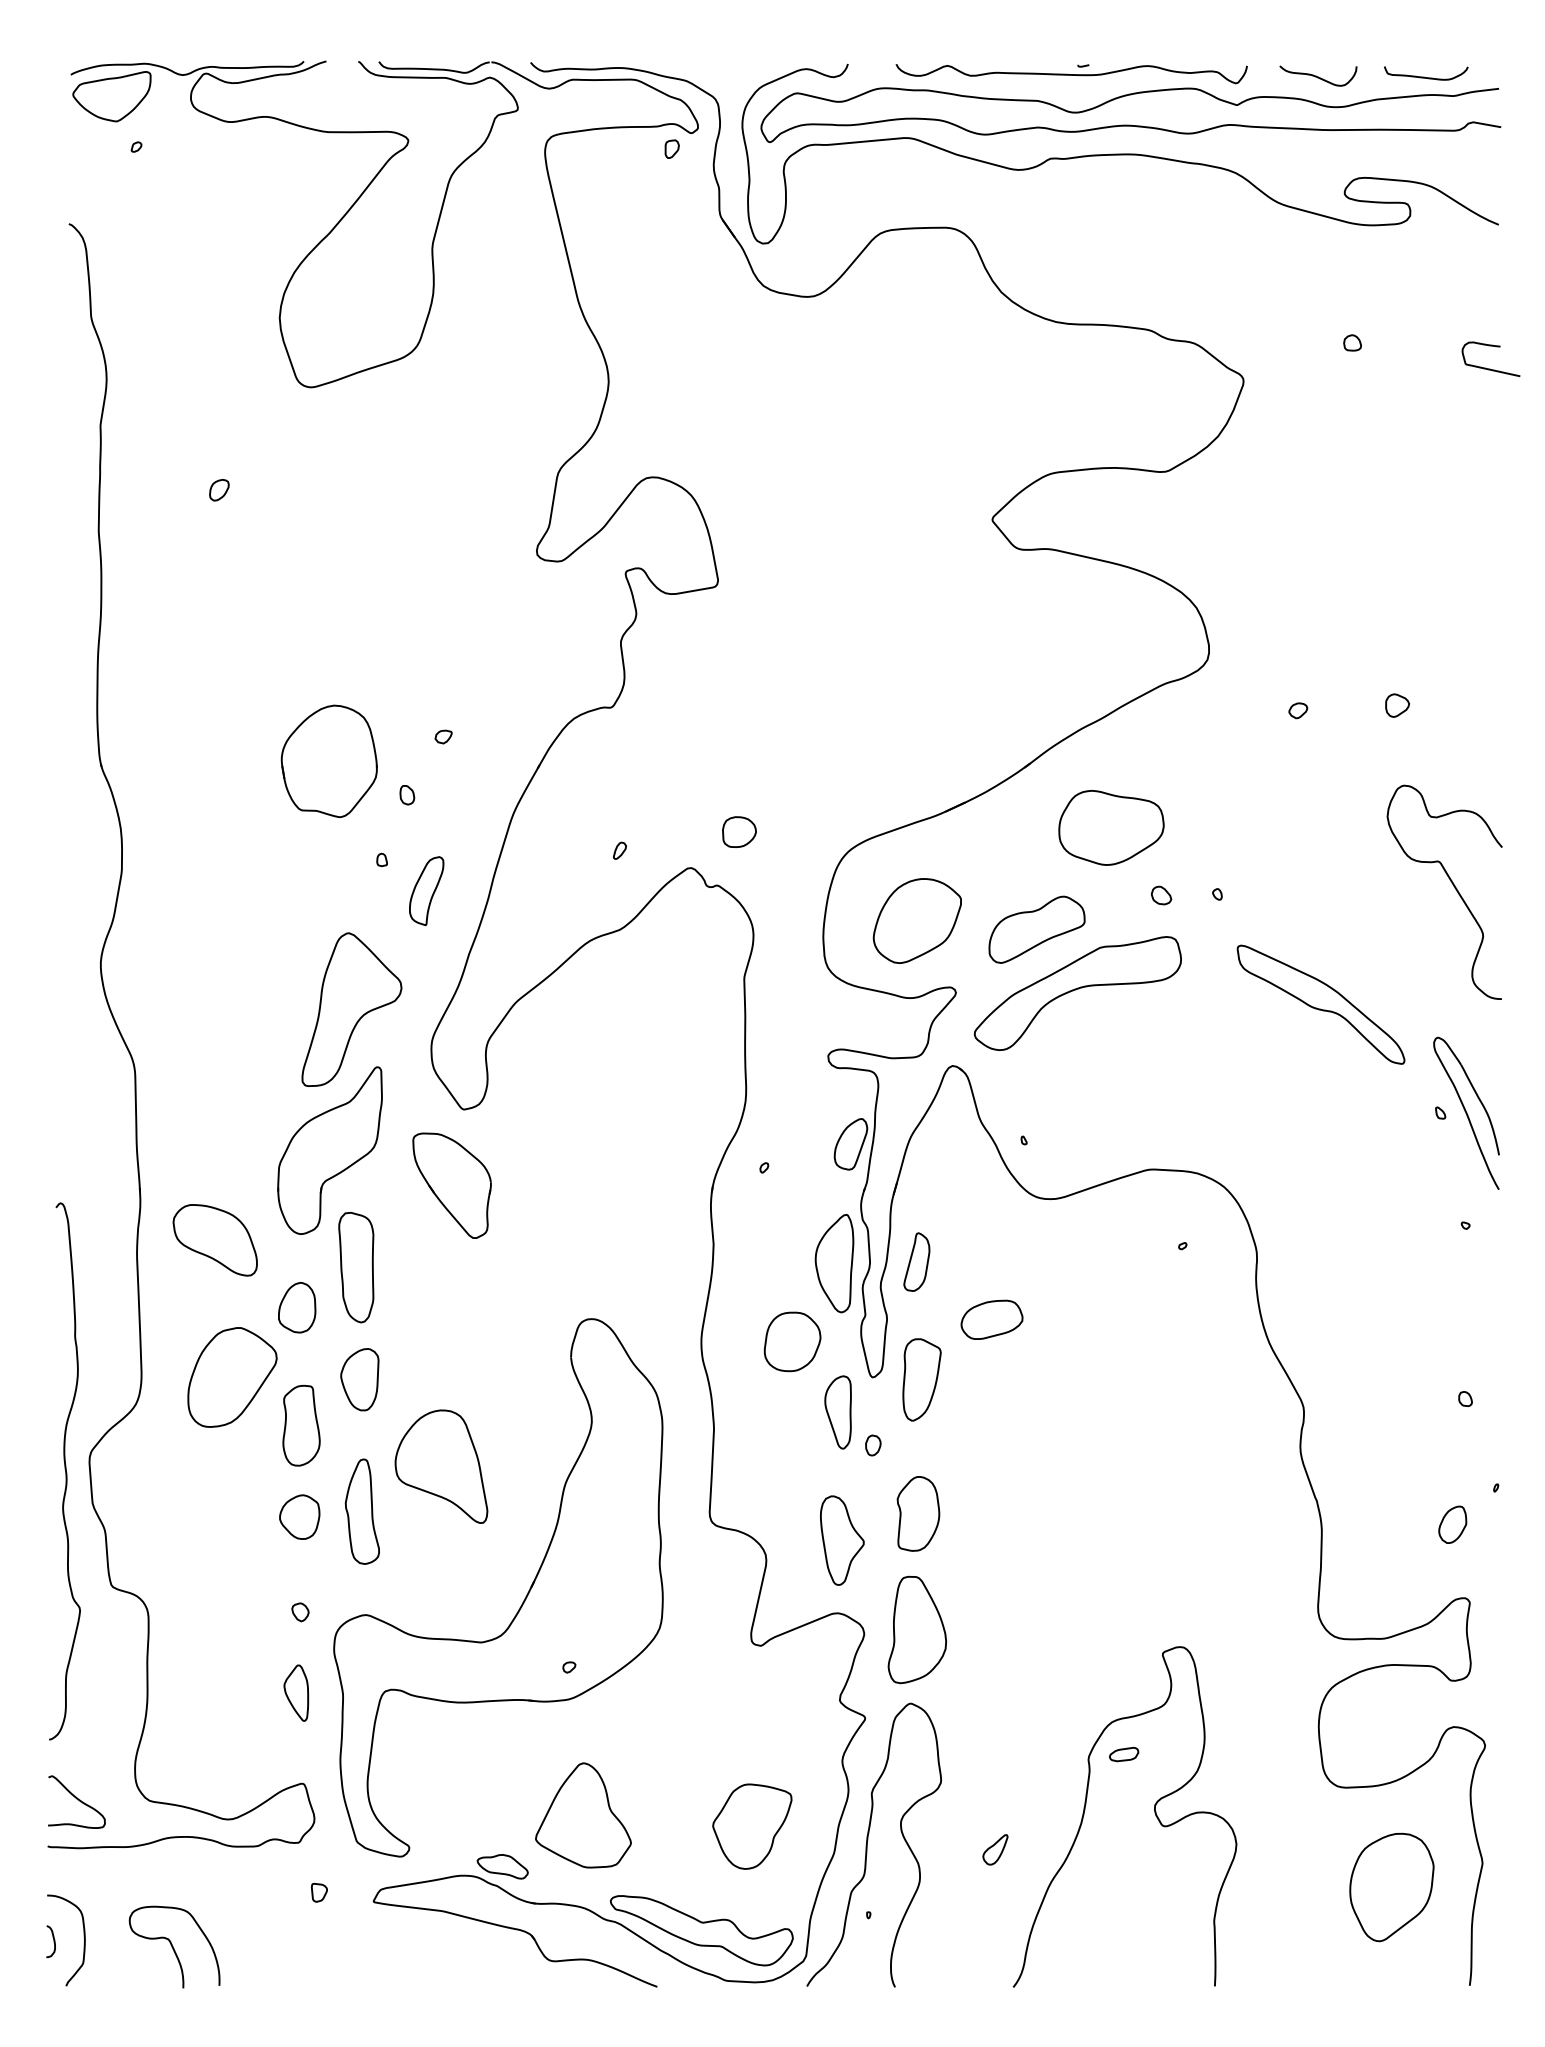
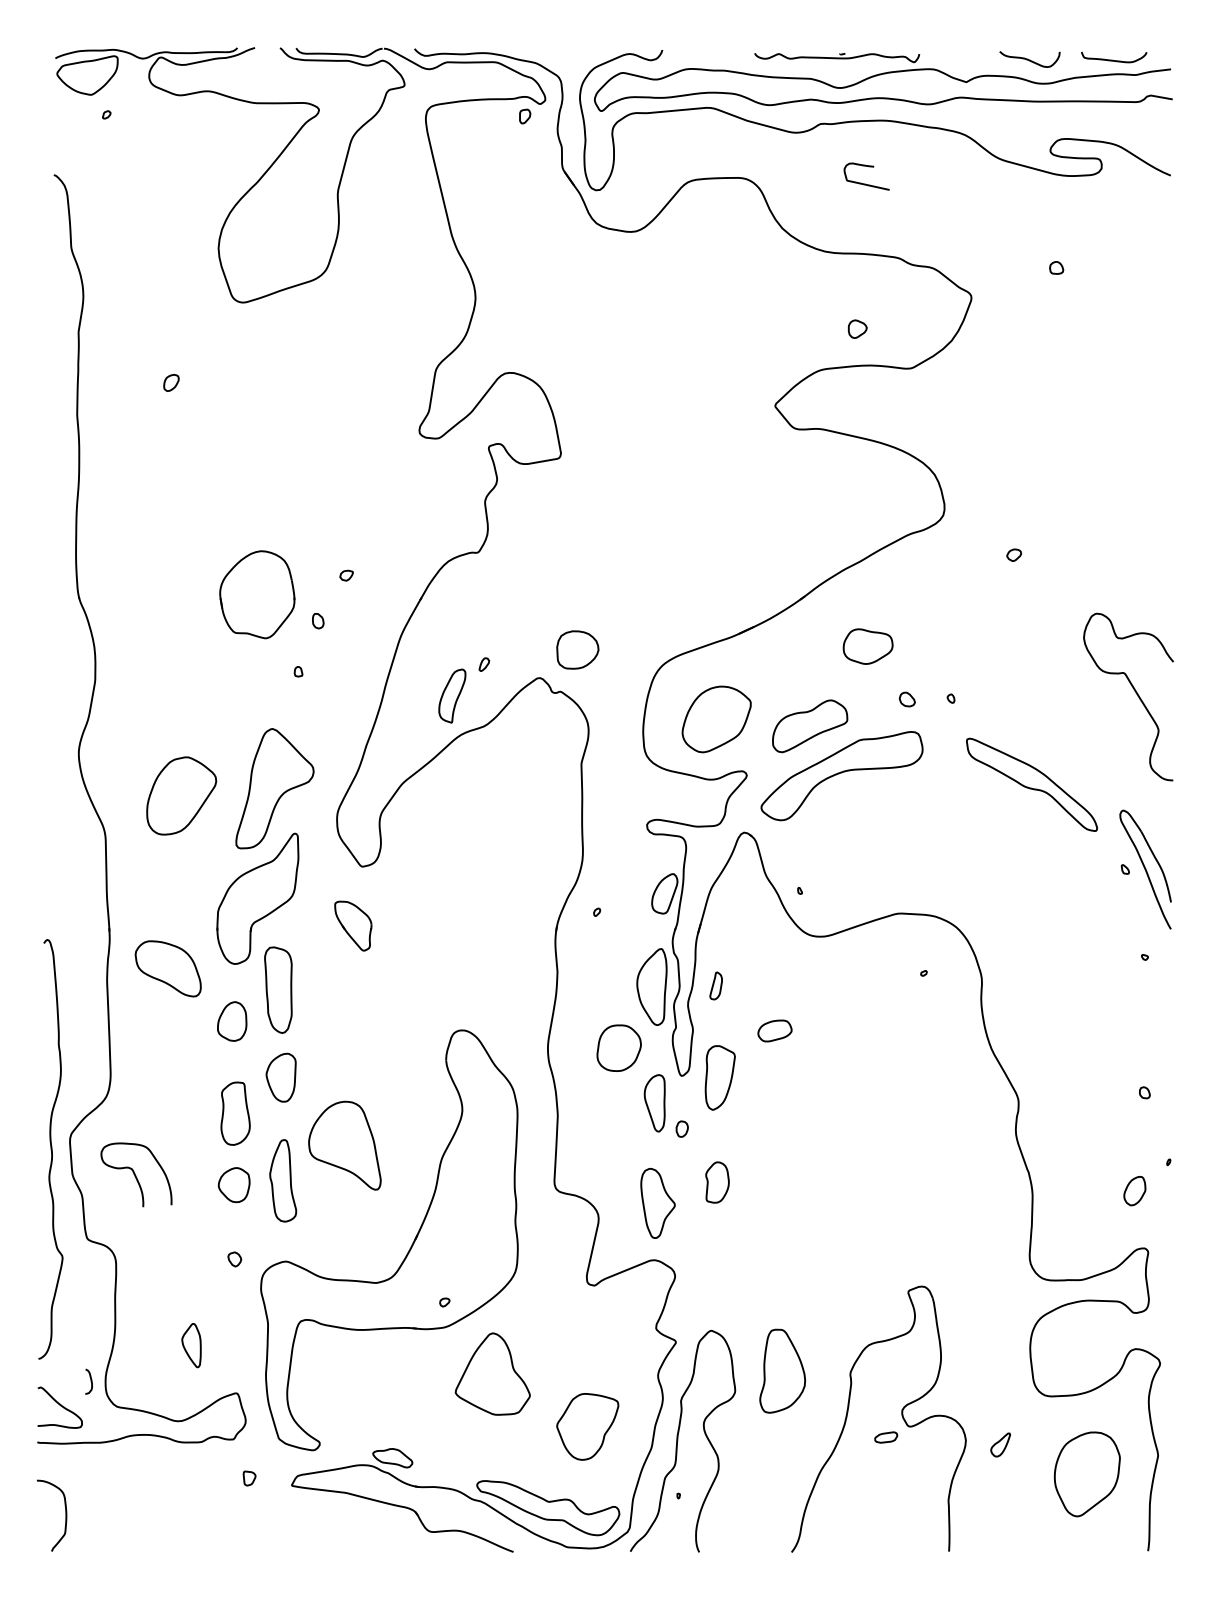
part: (1070, 73) -> (836, 57), size x0.6
curve: (1489, 368) -> (865, 183), moved
part: (1397, 704) -> (857, 328), moved
part: (1110, 827) -> (867, 646), size x0.6
part: (739, 831) -> (577, 649), size x1.6
part: (426, 890) -> (452, 695), moved
part: (452, 1184) -> (353, 925), size x0.6
part: (915, 1261) -> (715, 985), size x0.6
part: (991, 1319) -> (774, 1030), size x0.7
part: (232, 1376) -> (181, 795), moved
part: (918, 1513) -> (717, 1182), size x0.7
part: (917, 1629) -> (782, 1370), moved
part: (296, 1693) -> (191, 1345), moved
part: (1124, 1754) -> (886, 1437), moved
part: (583, 1814) -> (492, 1373), moved
part: (995, 1849) -> (1000, 1444), moved
curve: (53, 1941) -> (90, 1381), moved
curve: (173, 1946) -> (135, 1174), moved

